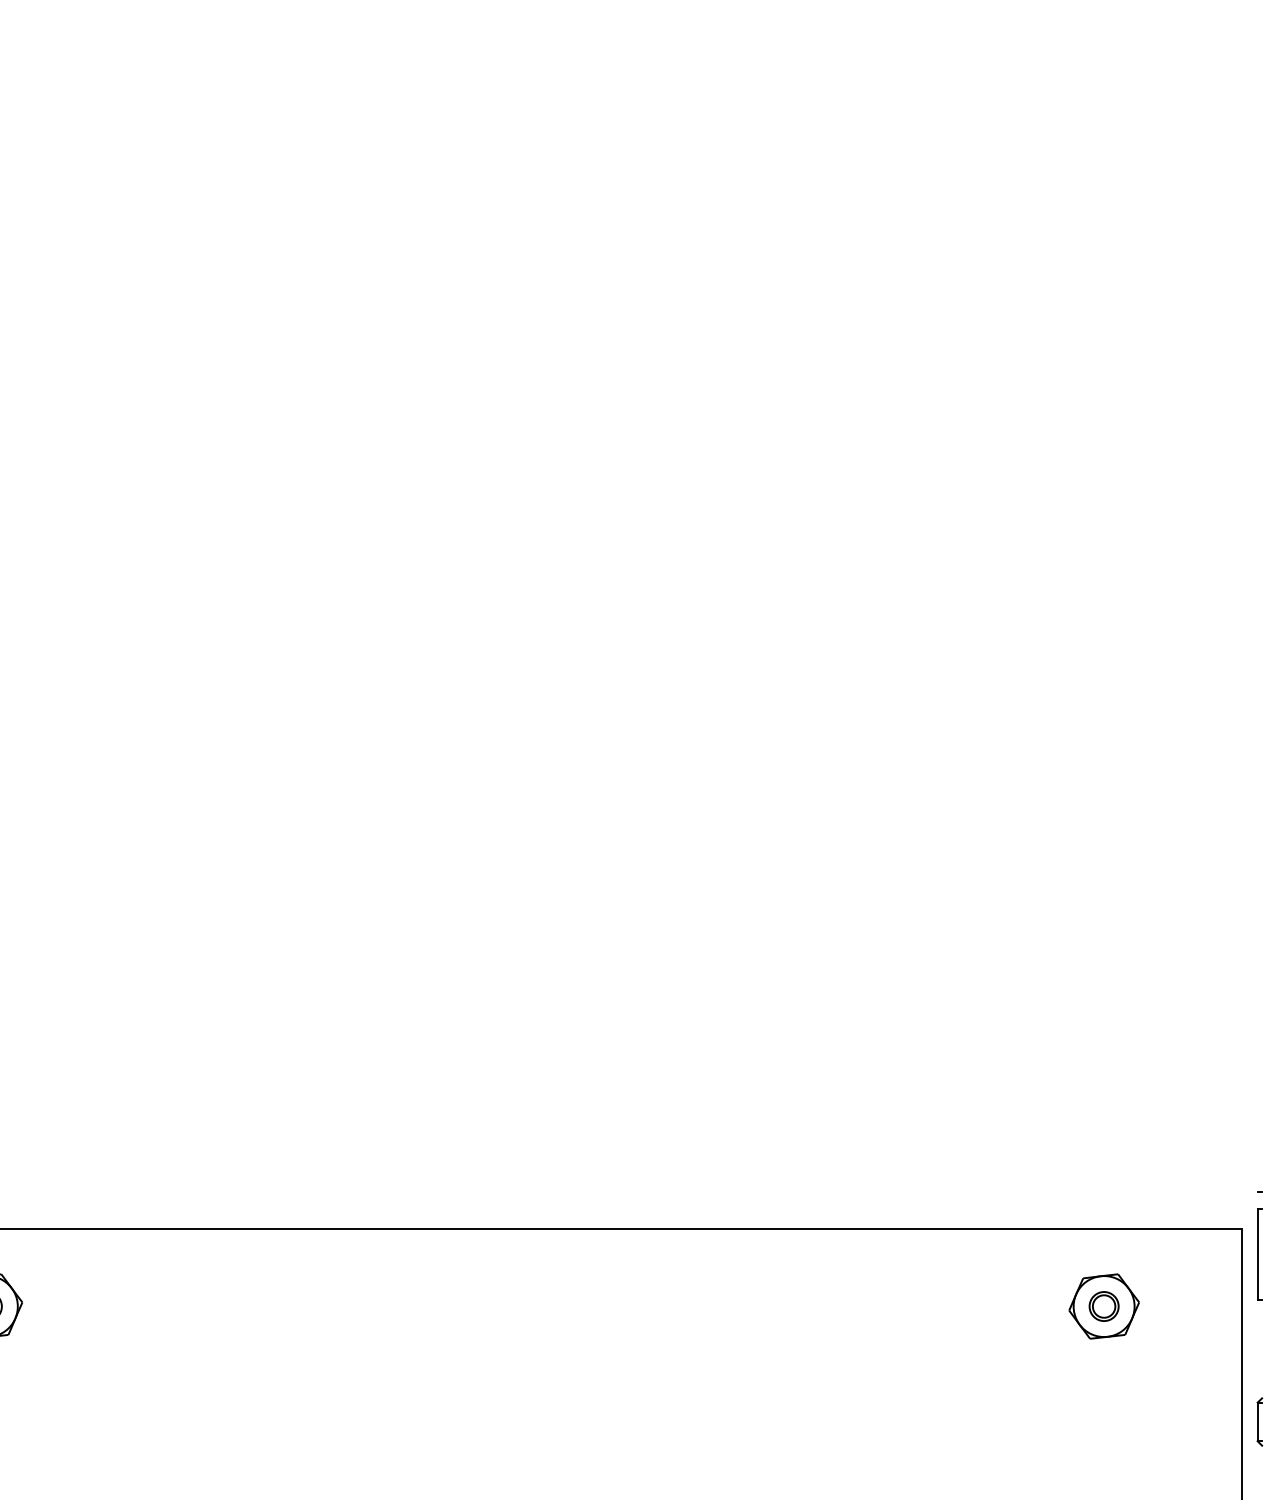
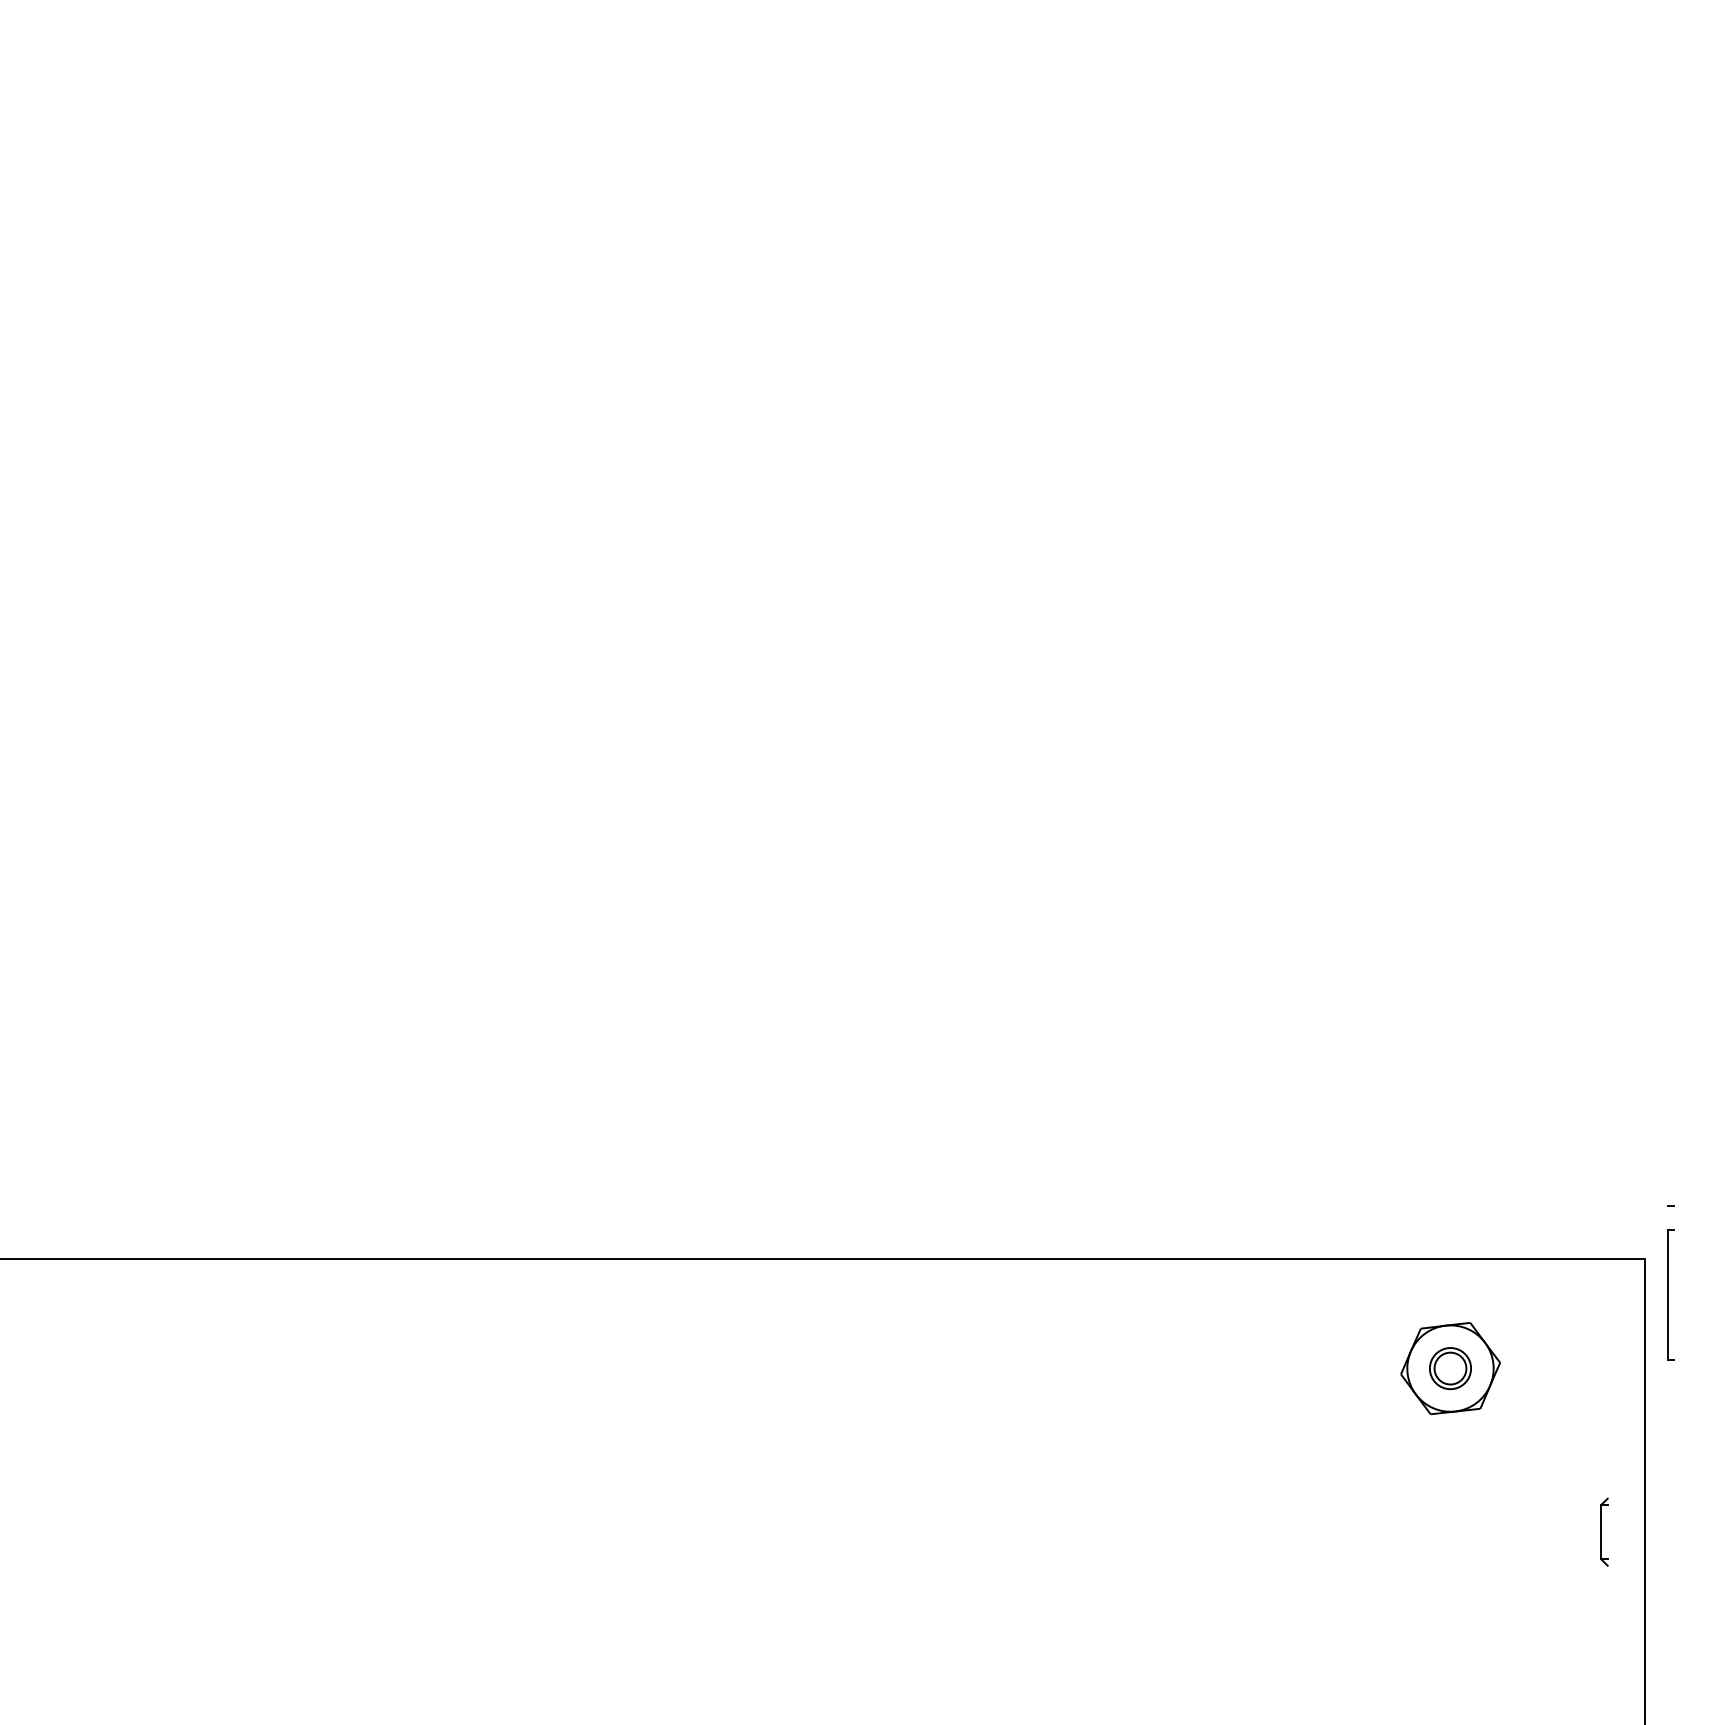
part: (1259, 1421) -> (1604, 1531), moved

